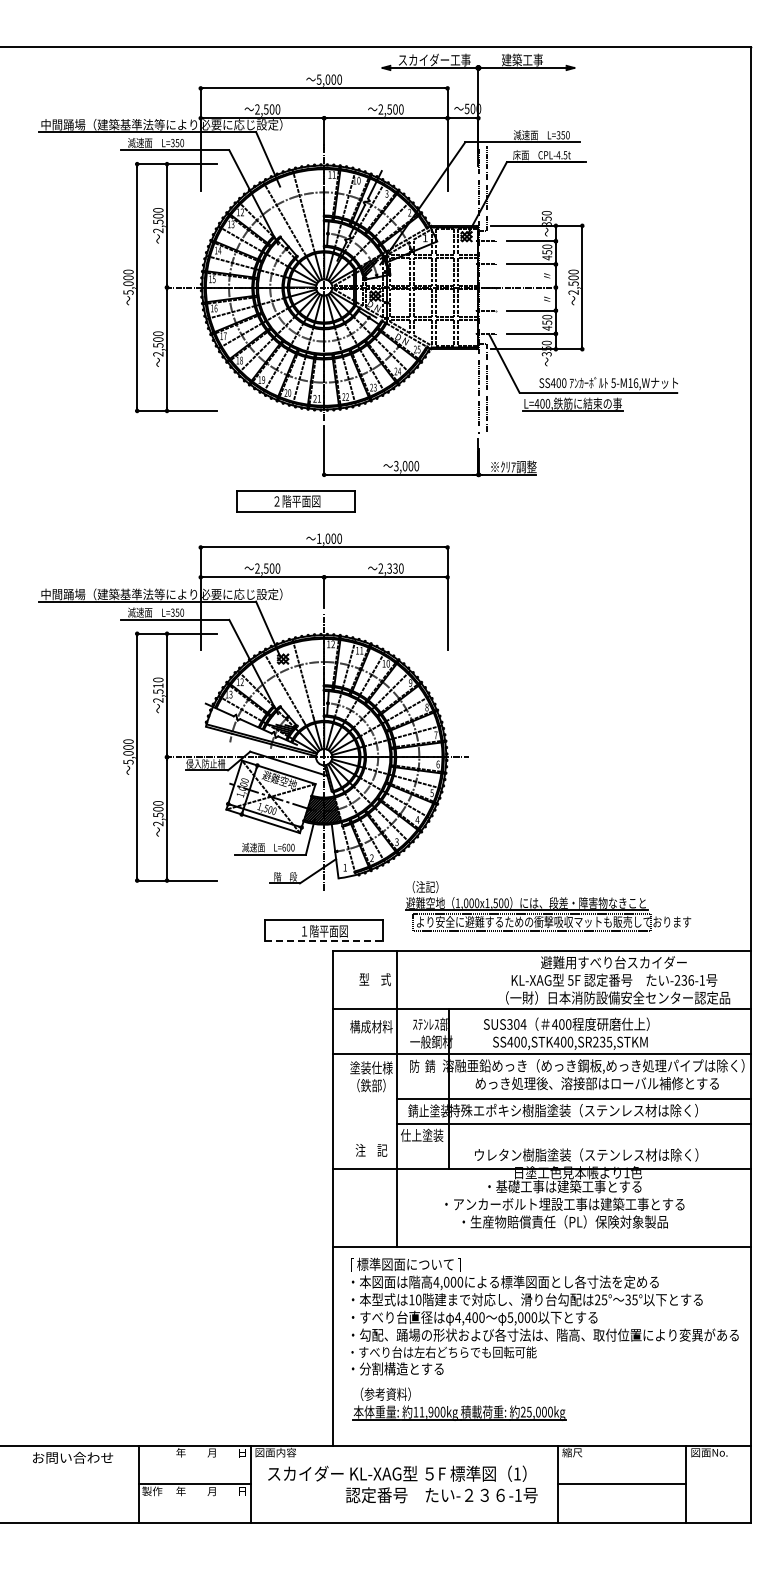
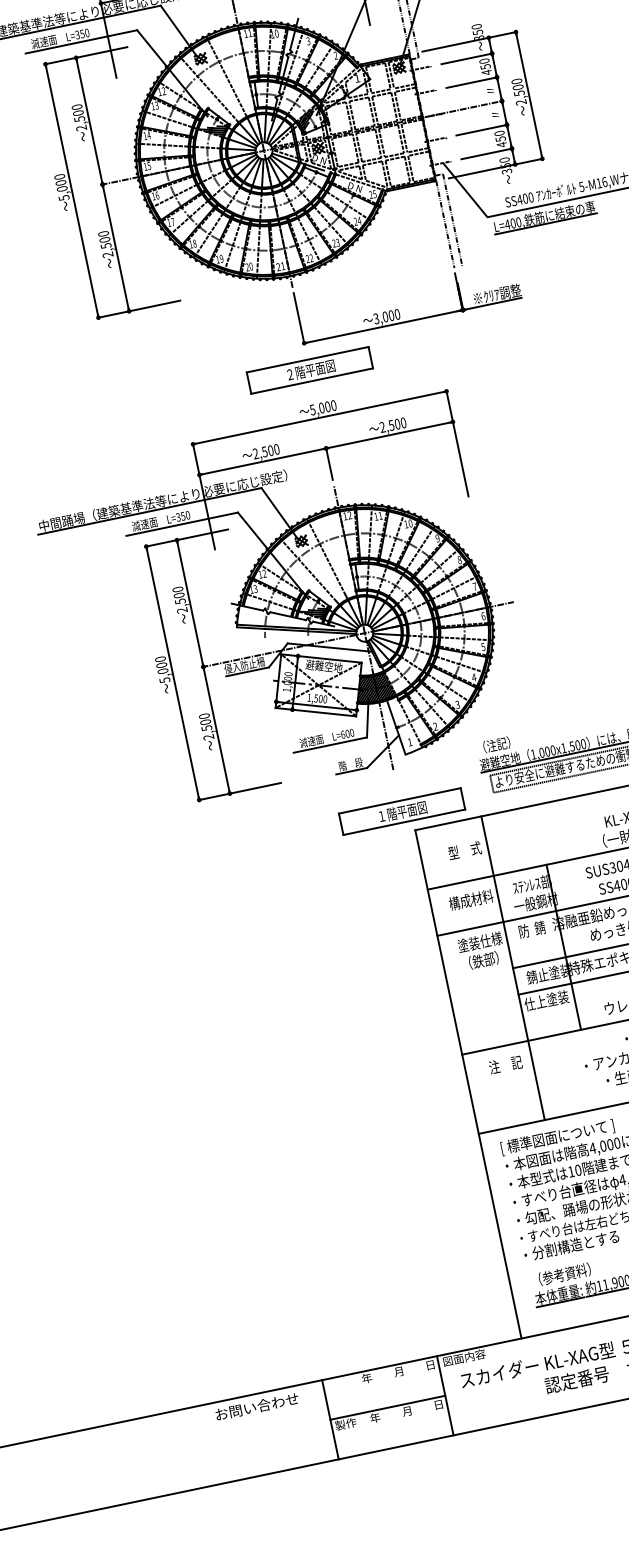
hatch: (282, 189) -> (200, 59), added
hatch: (281, 252) -> (212, 124), added
part: (295, 501) -> (309, 370), moved
text: (318, 538) -> (312, 409), 1,000 -> 5,000
text: (392, 568) -> (394, 424), 2,330 -> 2,500
text: (158, 685) -> (179, 595), 2,510 -> 2,500
line: (324, 941) -> (404, 822), dashed -> solid
text: (371, 1150) -> (505, 1065), moved

